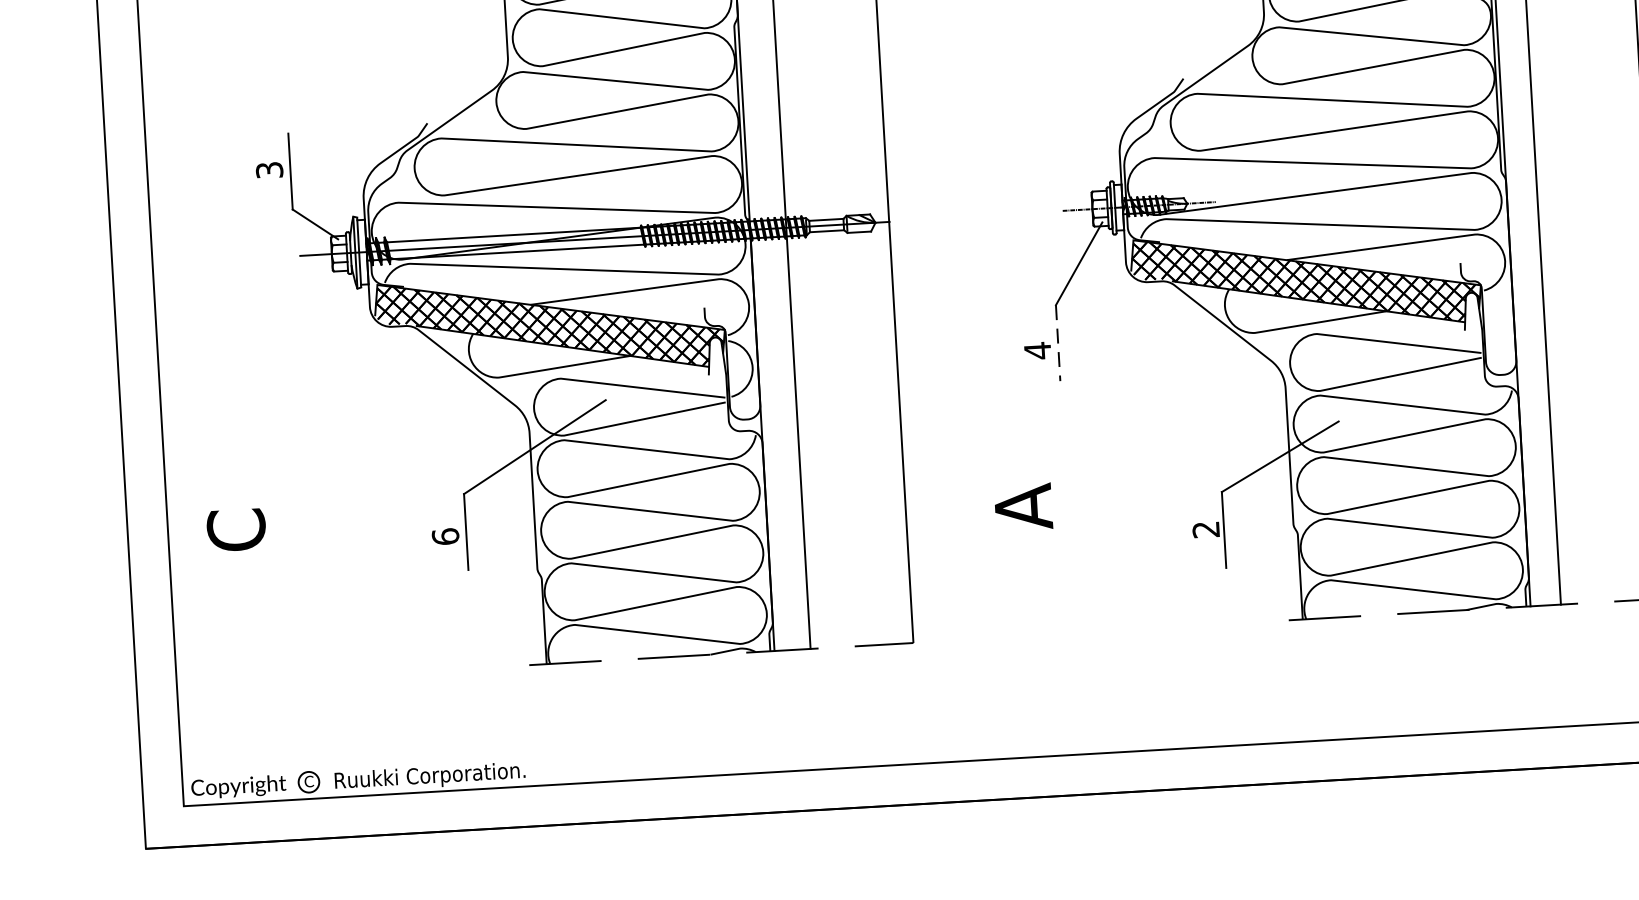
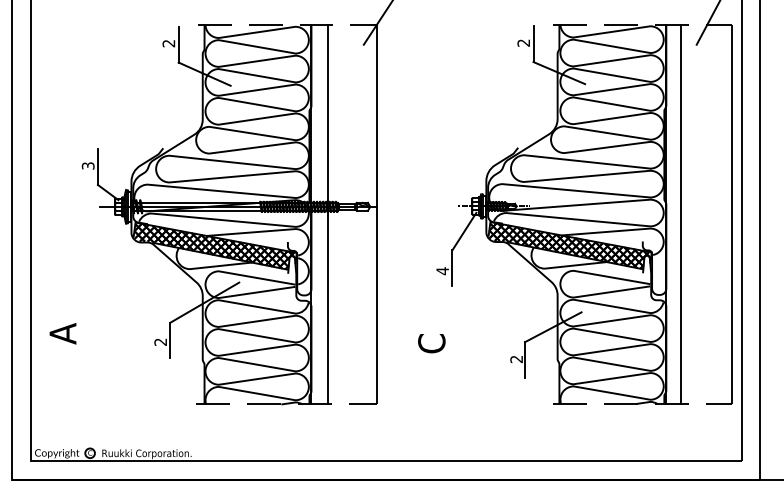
line: (1058, 343) -> (452, 268), dashed -> solid
text: (1022, 506) -> (431, 343), A -> C
text: (235, 530) -> (62, 333), C -> A
text: (445, 535) -> (160, 341), 6 -> 2

